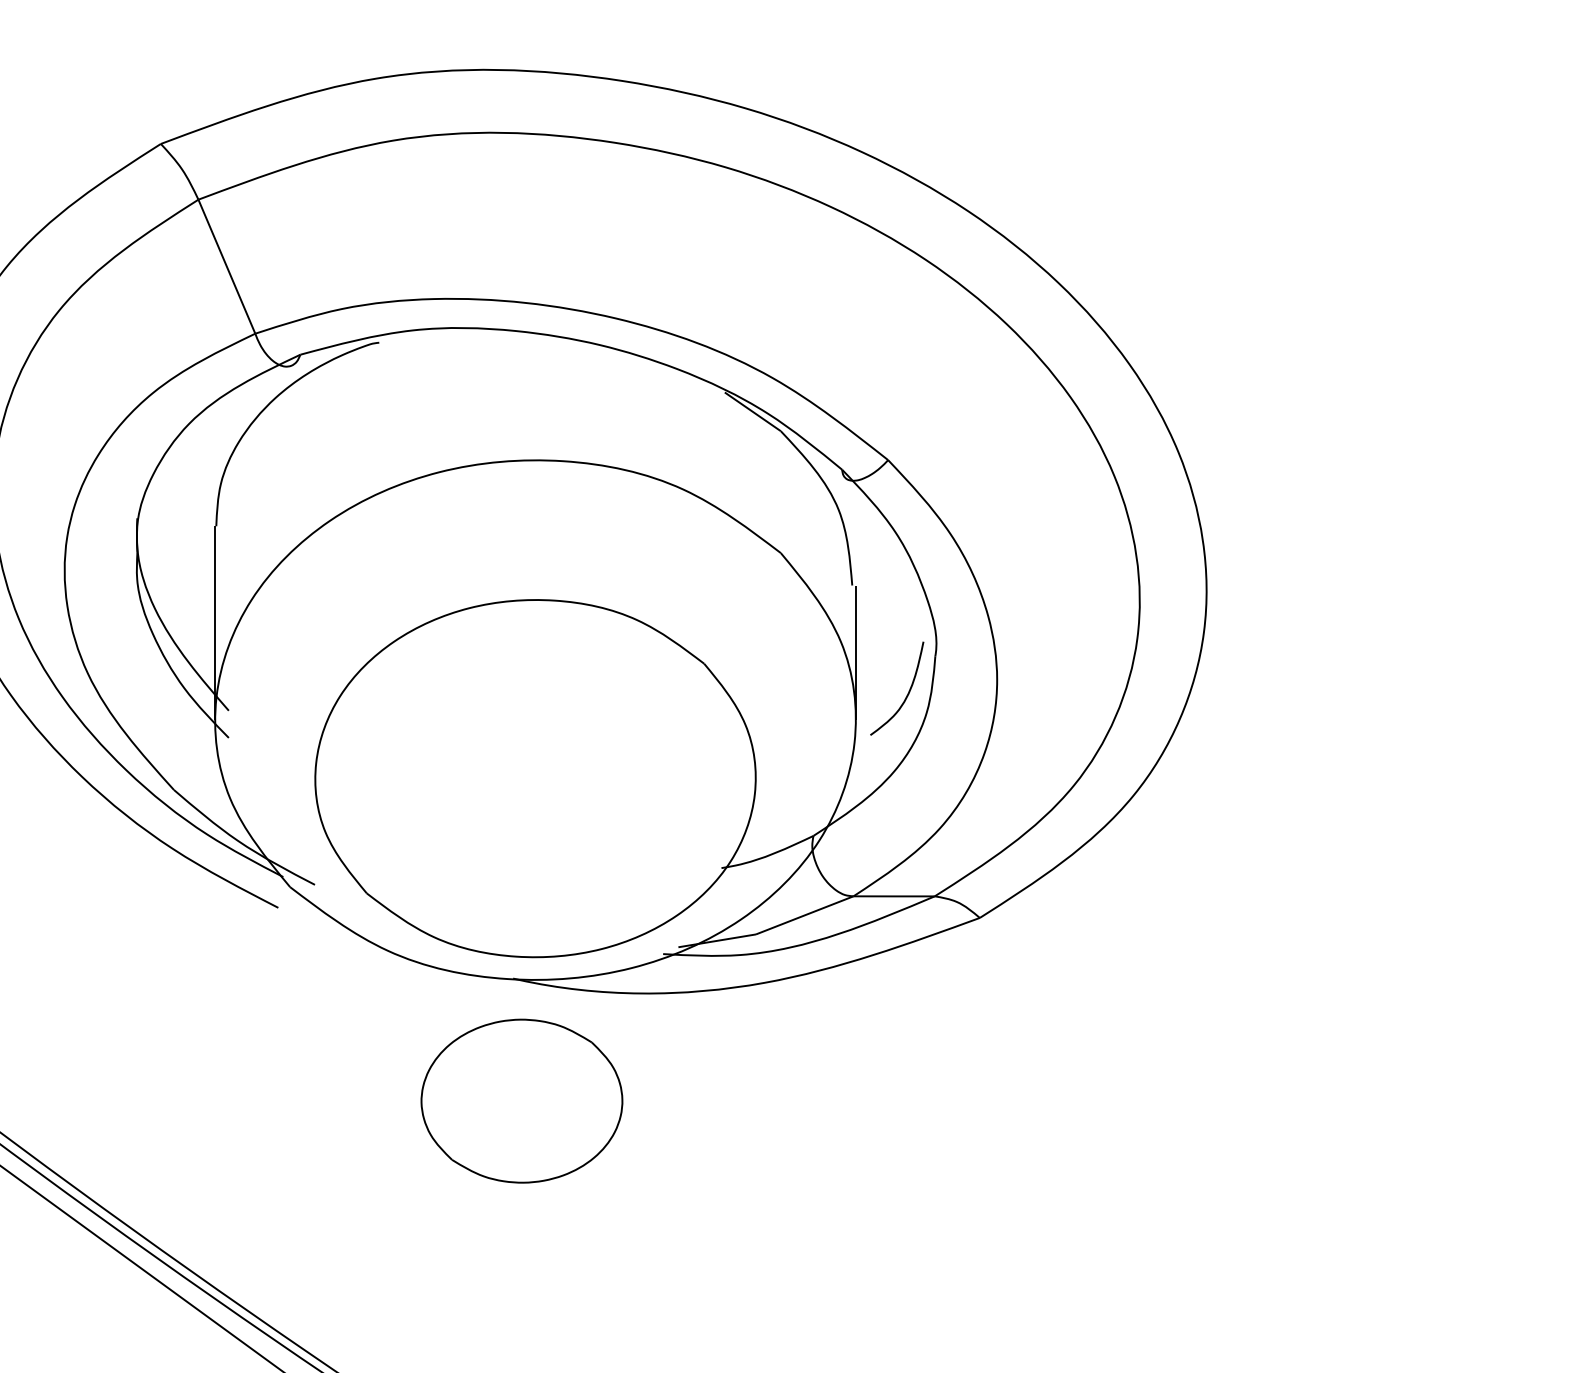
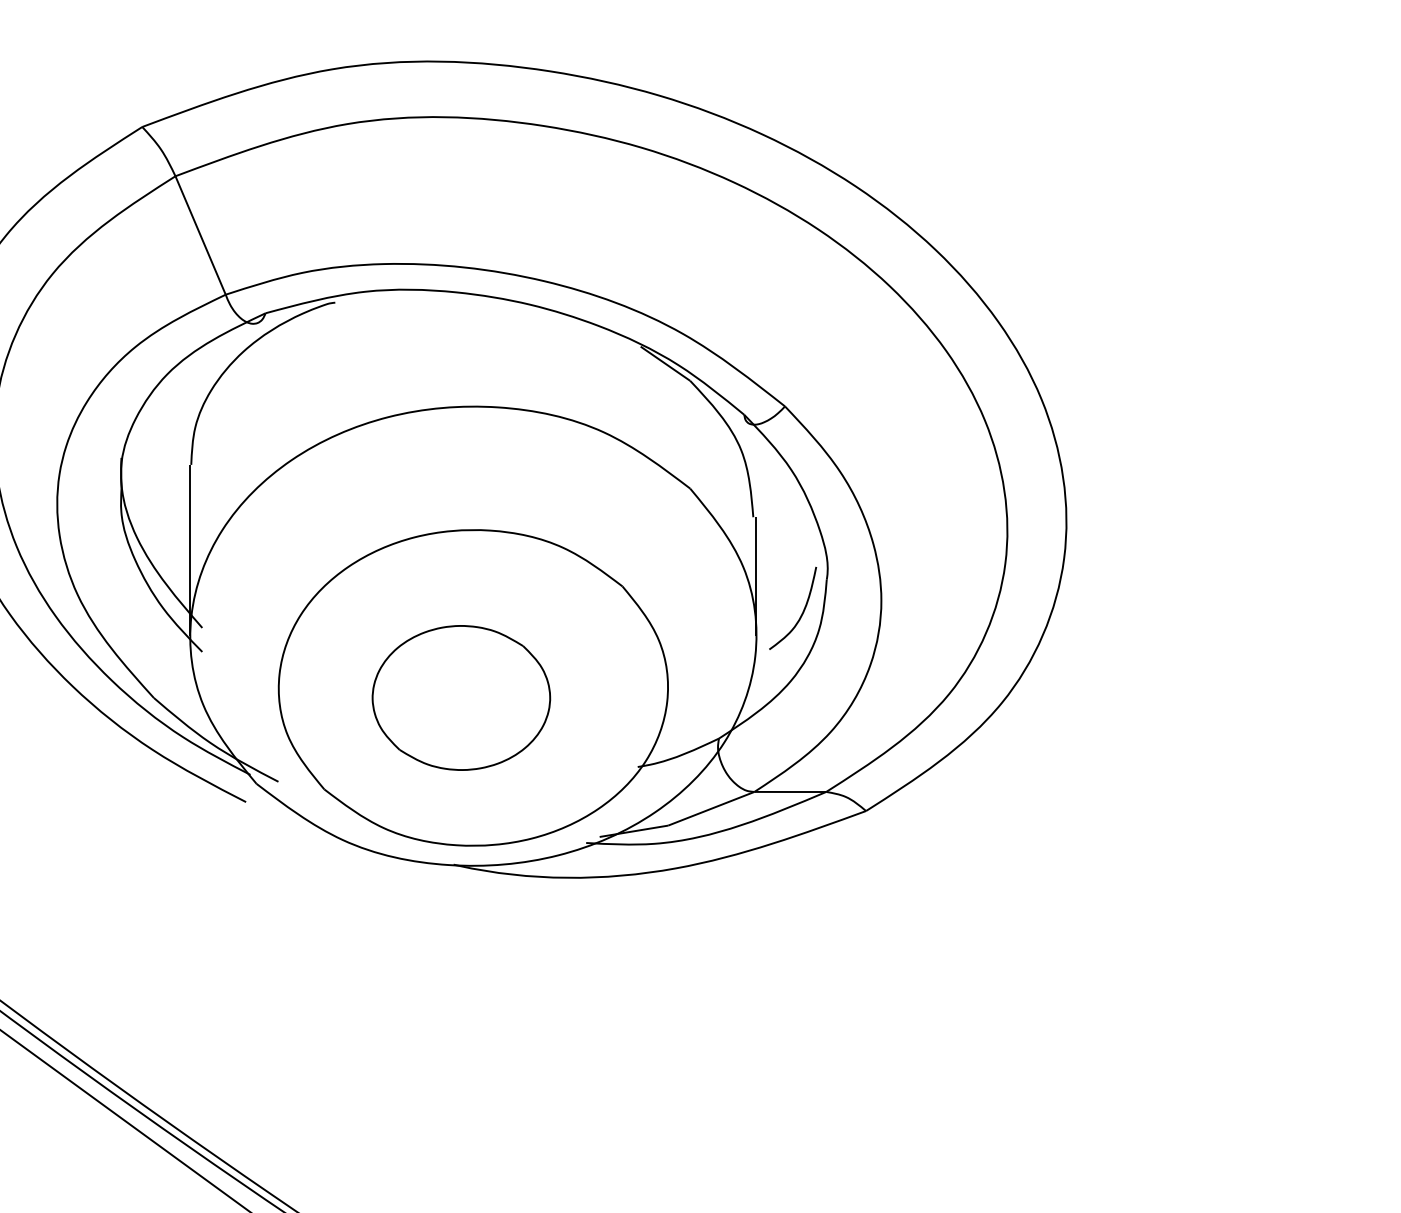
part: (522, 1100) -> (461, 697), moved

